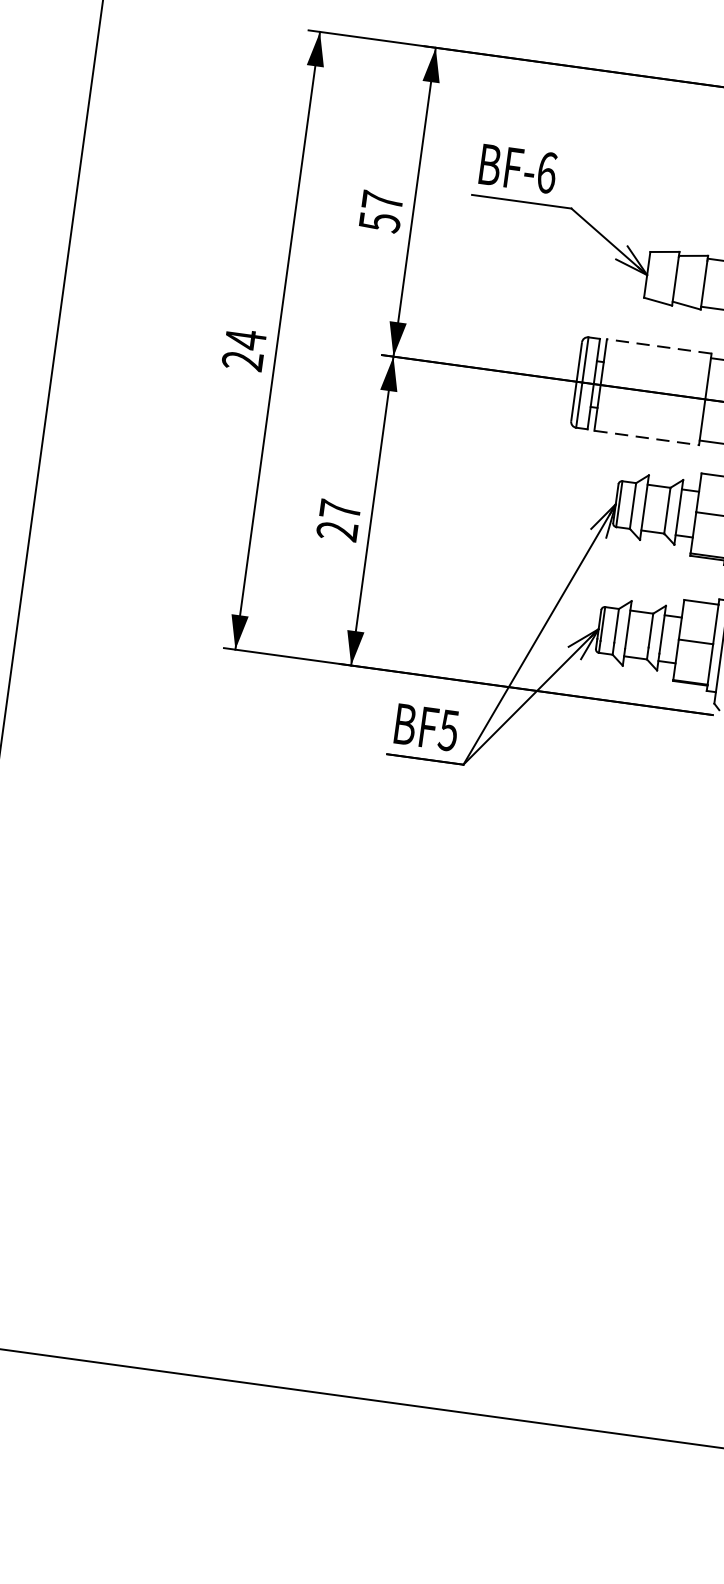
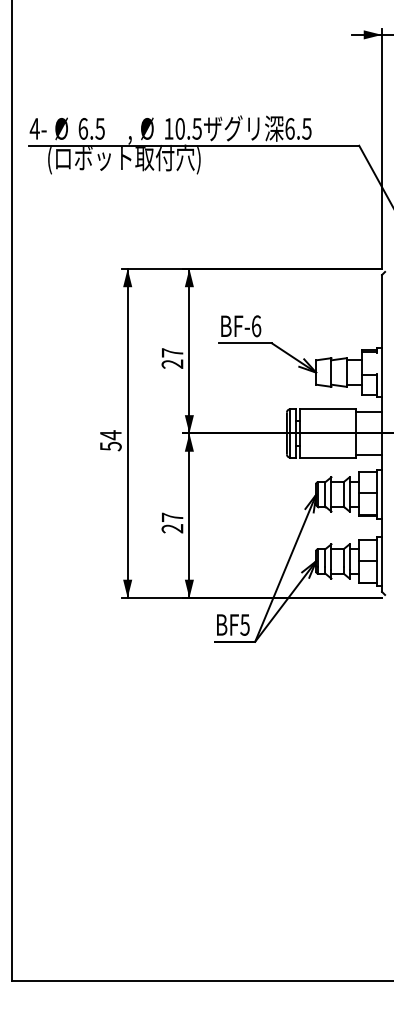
text: (379, 222) -> (172, 364), 57 -> 27
line: (658, 347) -> (327, 409), dashed -> solid
text: (242, 360) -> (110, 446), 24 -> 54
line: (646, 437) -> (327, 457), dashed -> solid

